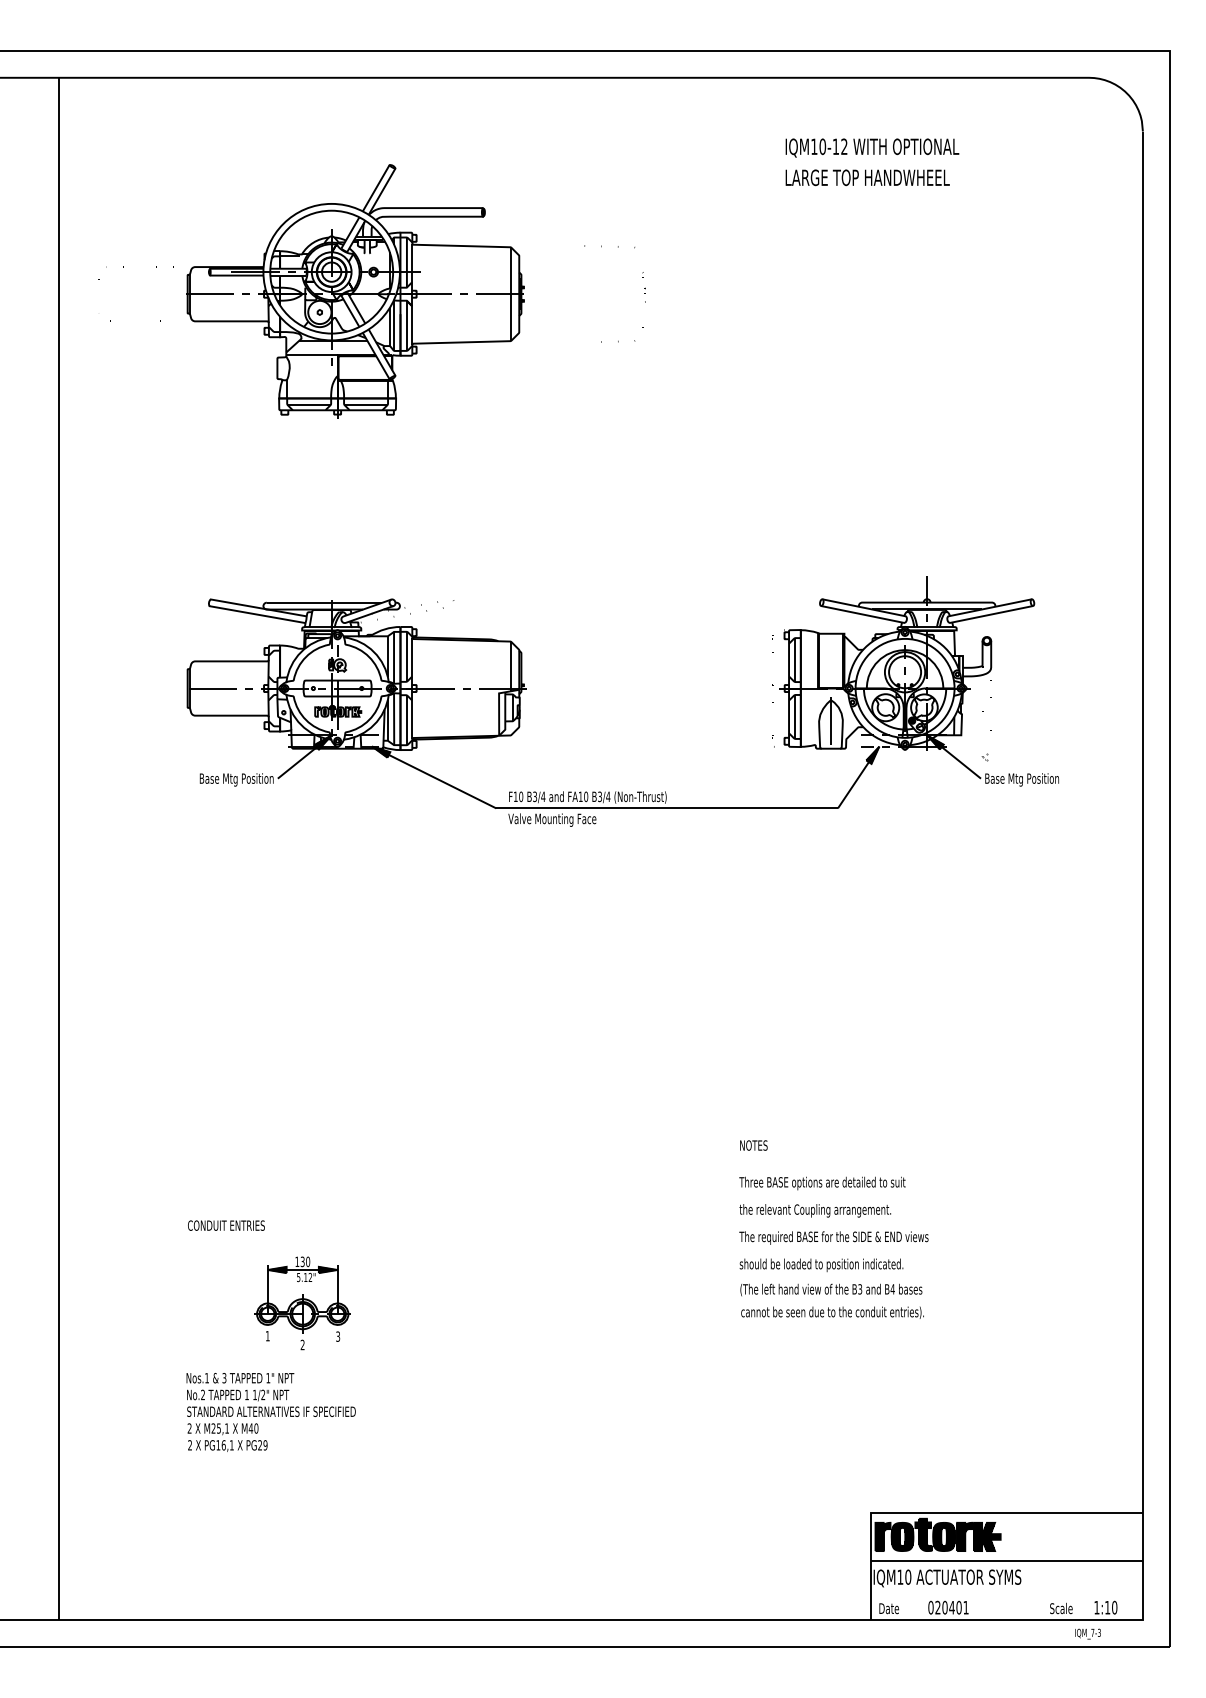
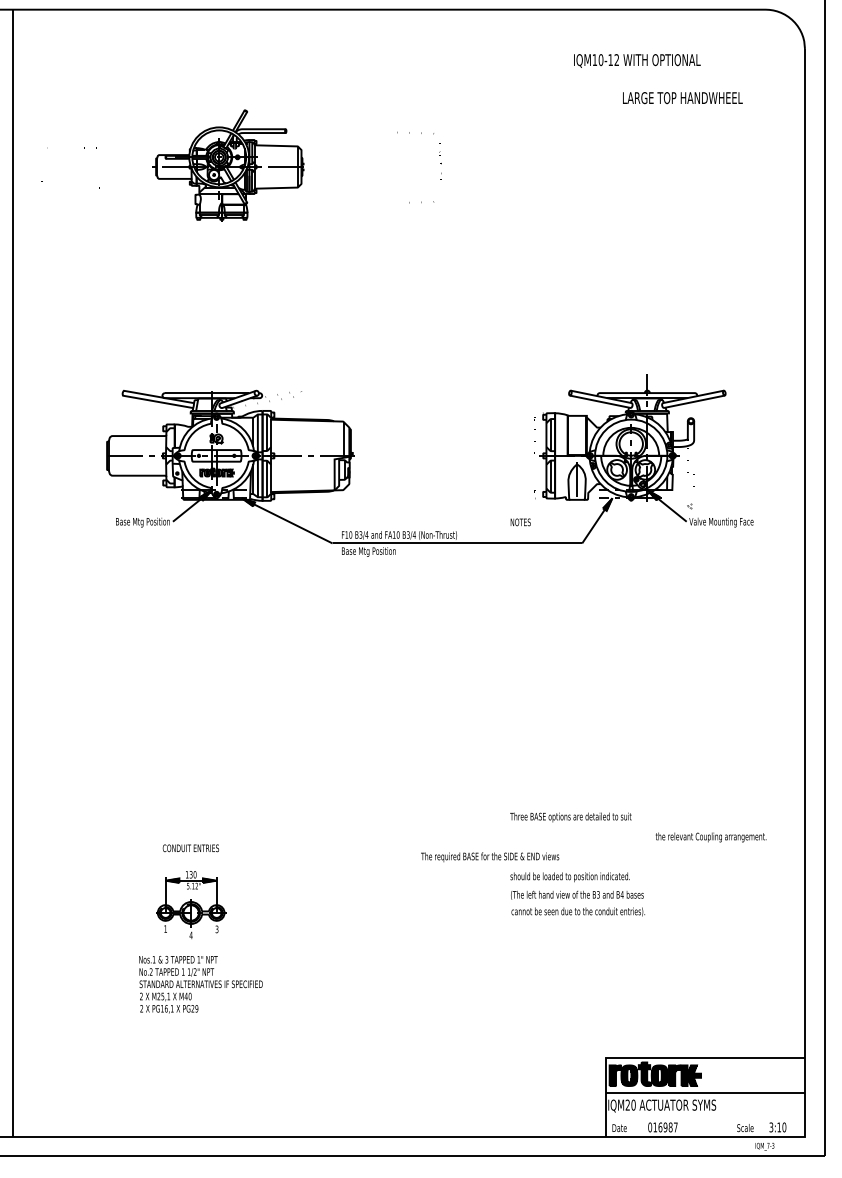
text: (872, 147) -> (637, 60), moved
text: (867, 177) -> (682, 97), moved
part: (355, 291) -> (229, 165), size x0.6
text: (1028, 779) -> (721, 522), Base Mtg Position -> Valve Mounting Face
text: (552, 819) -> (373, 551), Valve Mounting Face -> Base Mtg Position
text: (753, 1145) -> (520, 522), moved
text: (815, 1210) -> (711, 837), moved
text: (226, 1225) -> (190, 848), moved
text: (833, 1237) -> (489, 856), moved
text: (302, 1344) -> (190, 935), 2 -> 4
text: (270, 1412) -> (200, 984), moved
text: (900, 1576) -> (627, 1104), IQM10 -> IQM20
text: (951, 1607) -> (665, 1127), 020401 -> 016987
text: (1096, 1607) -> (771, 1127), 1:10 -> 3:10

